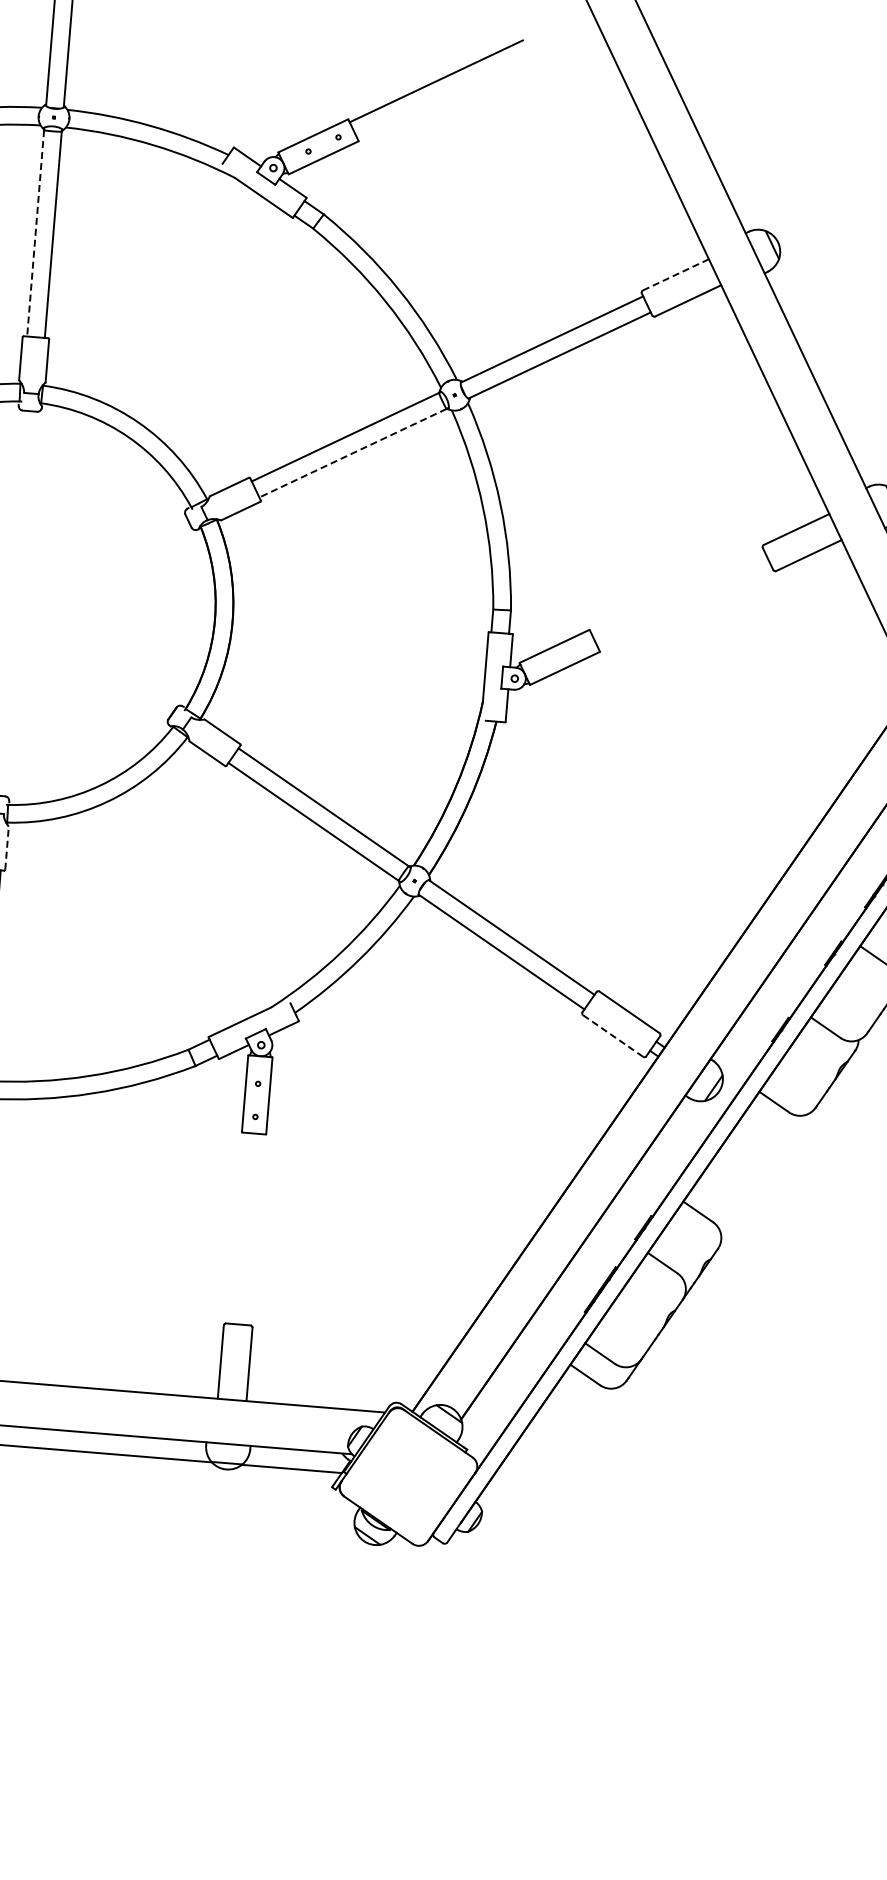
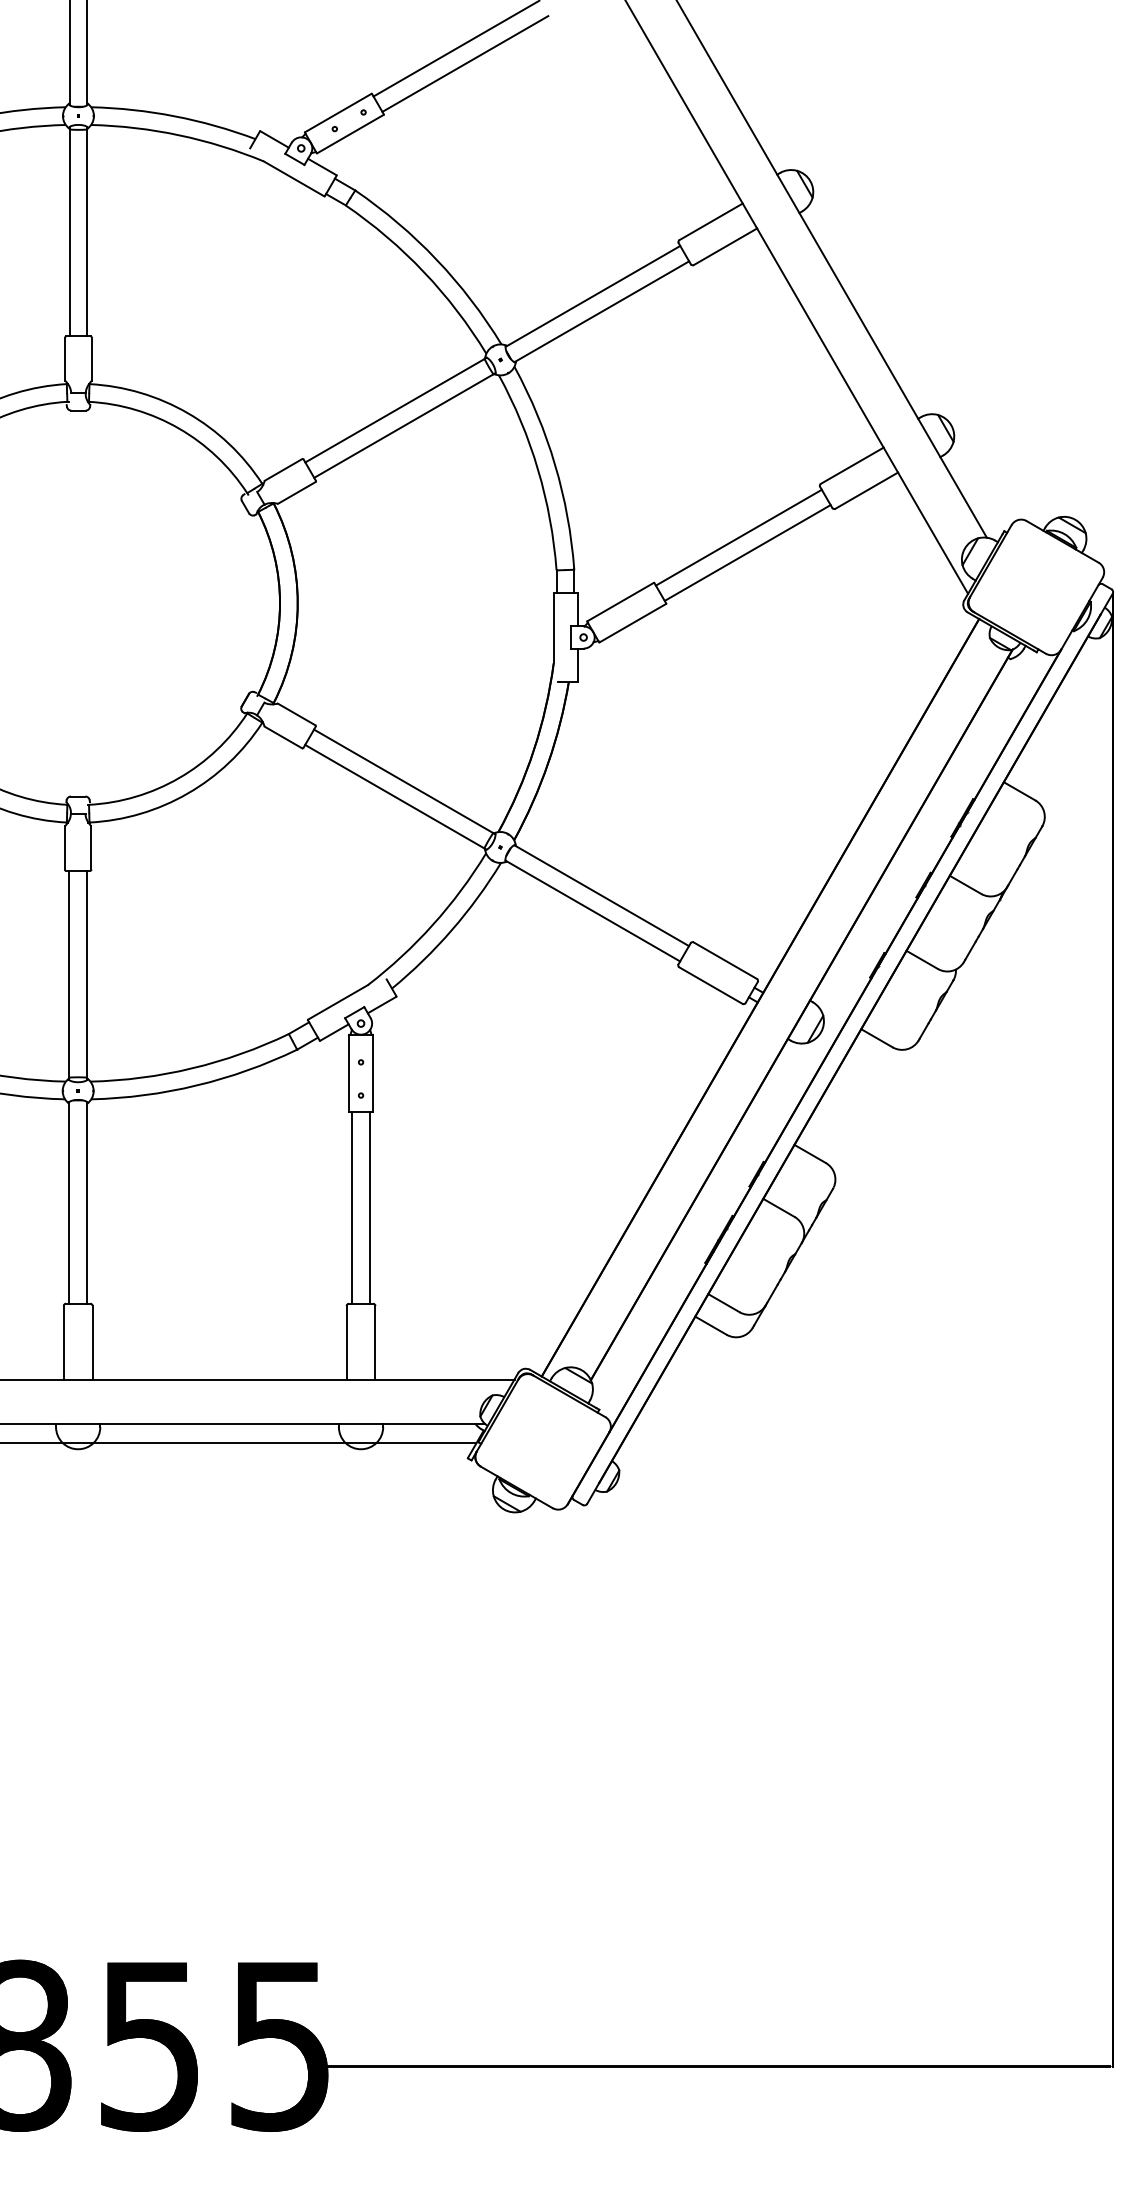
line: (444, 96) -> (465, 63), added
line: (35, 232) -> (69, 232), dashed -> solid
line: (676, 274) -> (711, 221), dashed -> solid
line: (352, 453) -> (403, 426), dashed -> solid
line: (677, 591) -> (738, 537), added
line: (685, 607) -> (747, 552), added
line: (7, 848) -> (91, 848), dashed -> solid
line: (612, 1035) -> (710, 985), dashed -> solid
line: (237, 1227) -> (352, 1207), added
line: (254, 1229) -> (369, 1207), added

